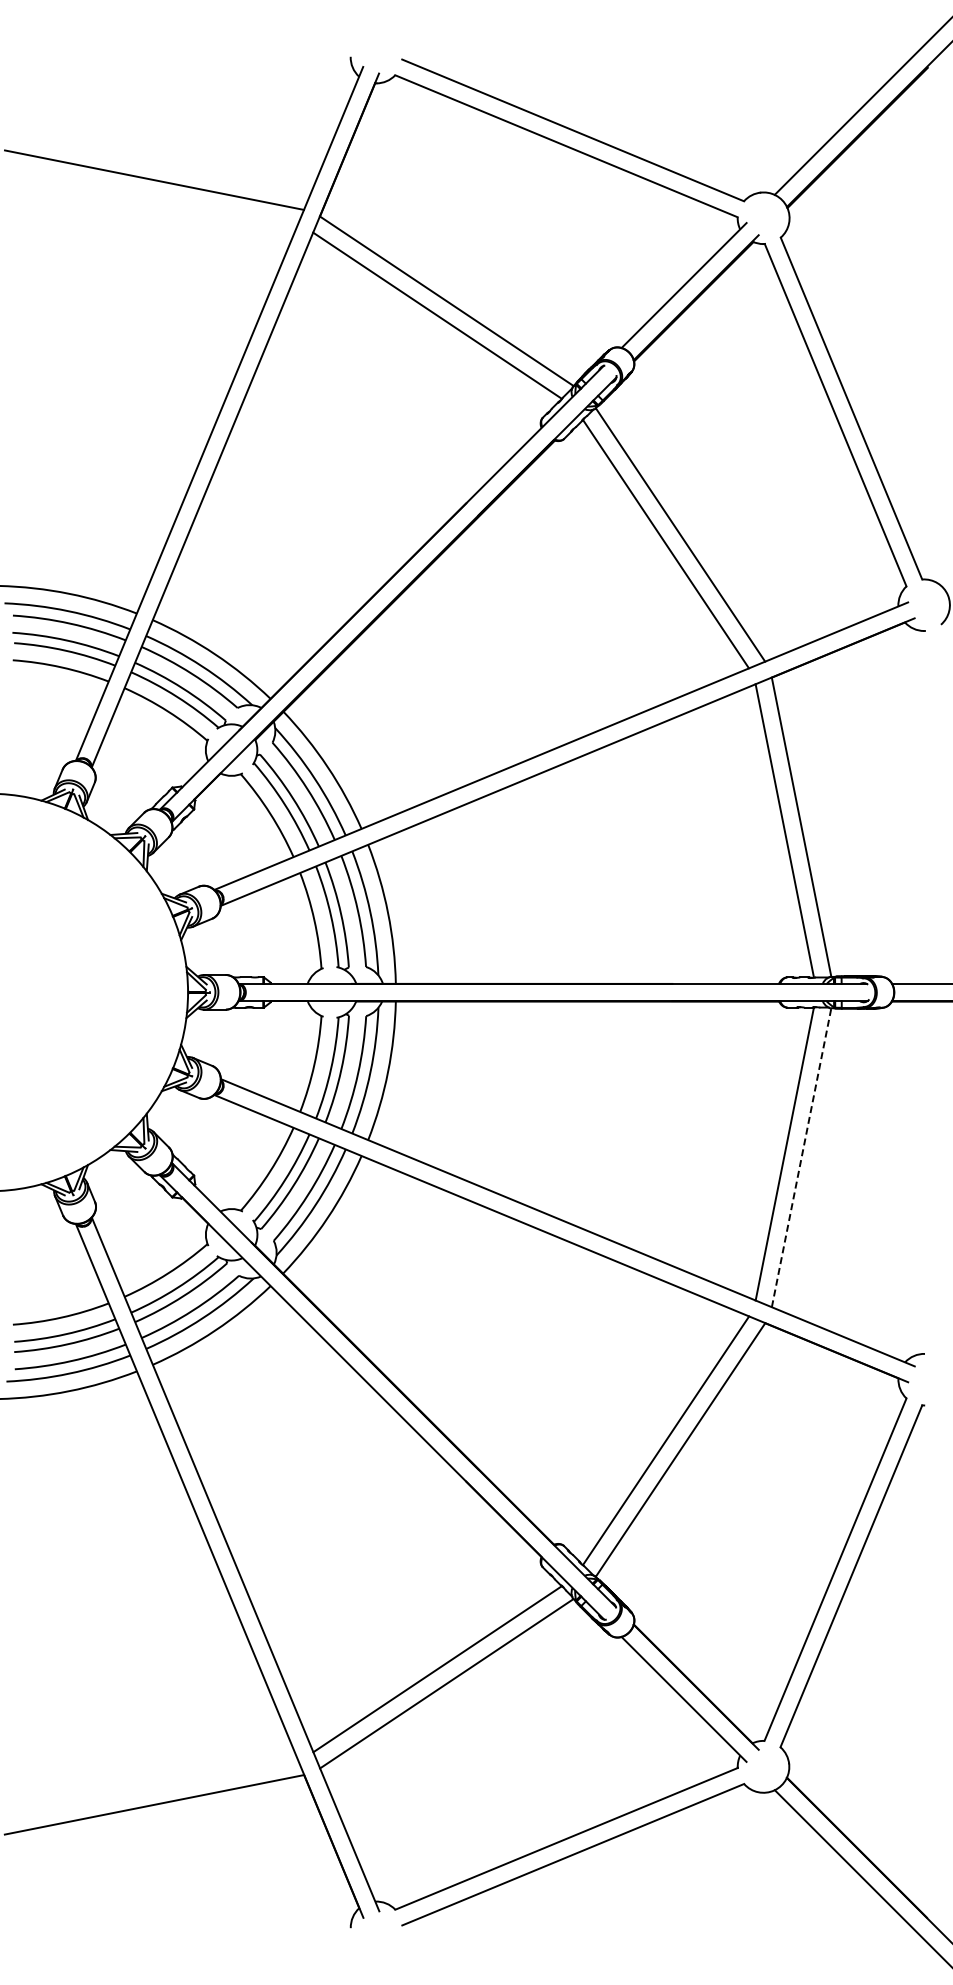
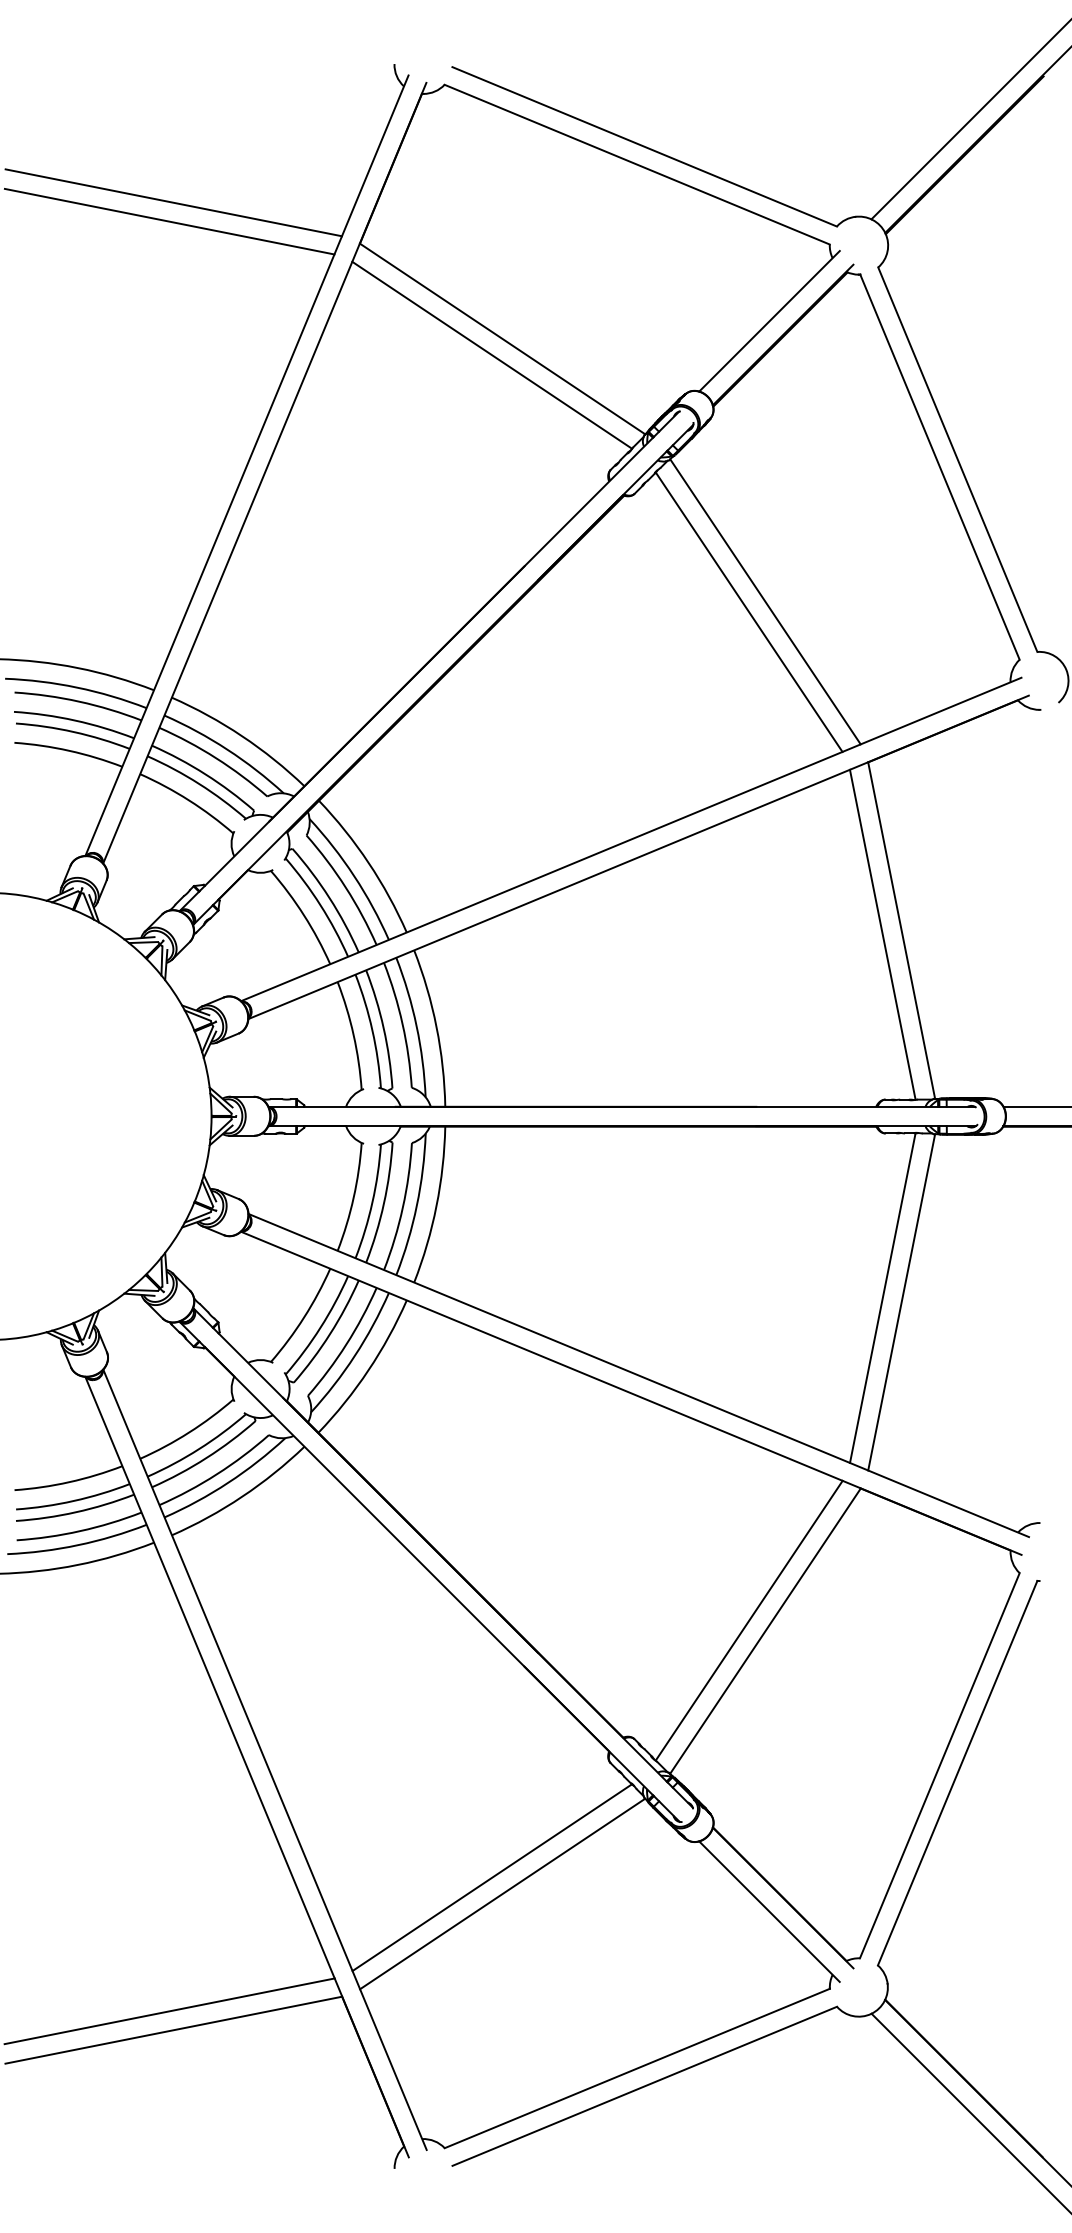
line: (150, 196) -> (169, 221), added
line: (801, 1157) -> (901, 1302), dashed -> solid
line: (150, 1787) -> (169, 2010), added

